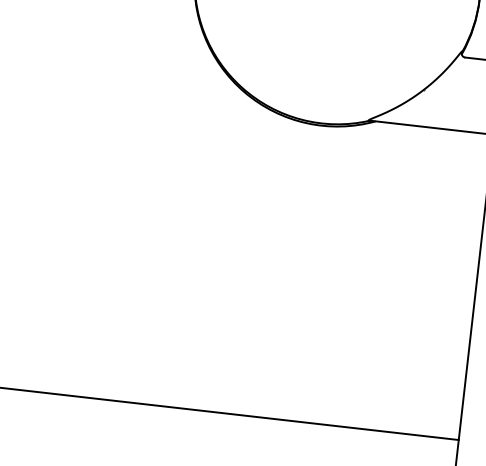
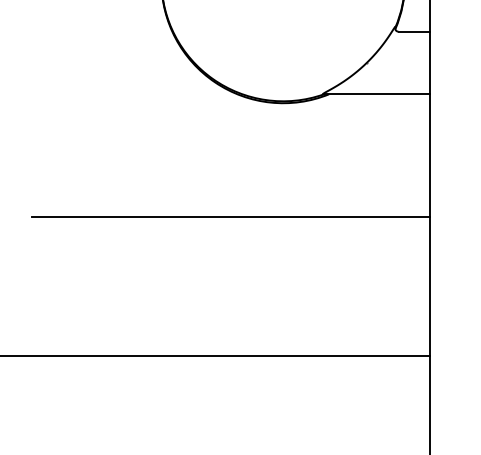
line: (244, 250) -> (230, 216), added

